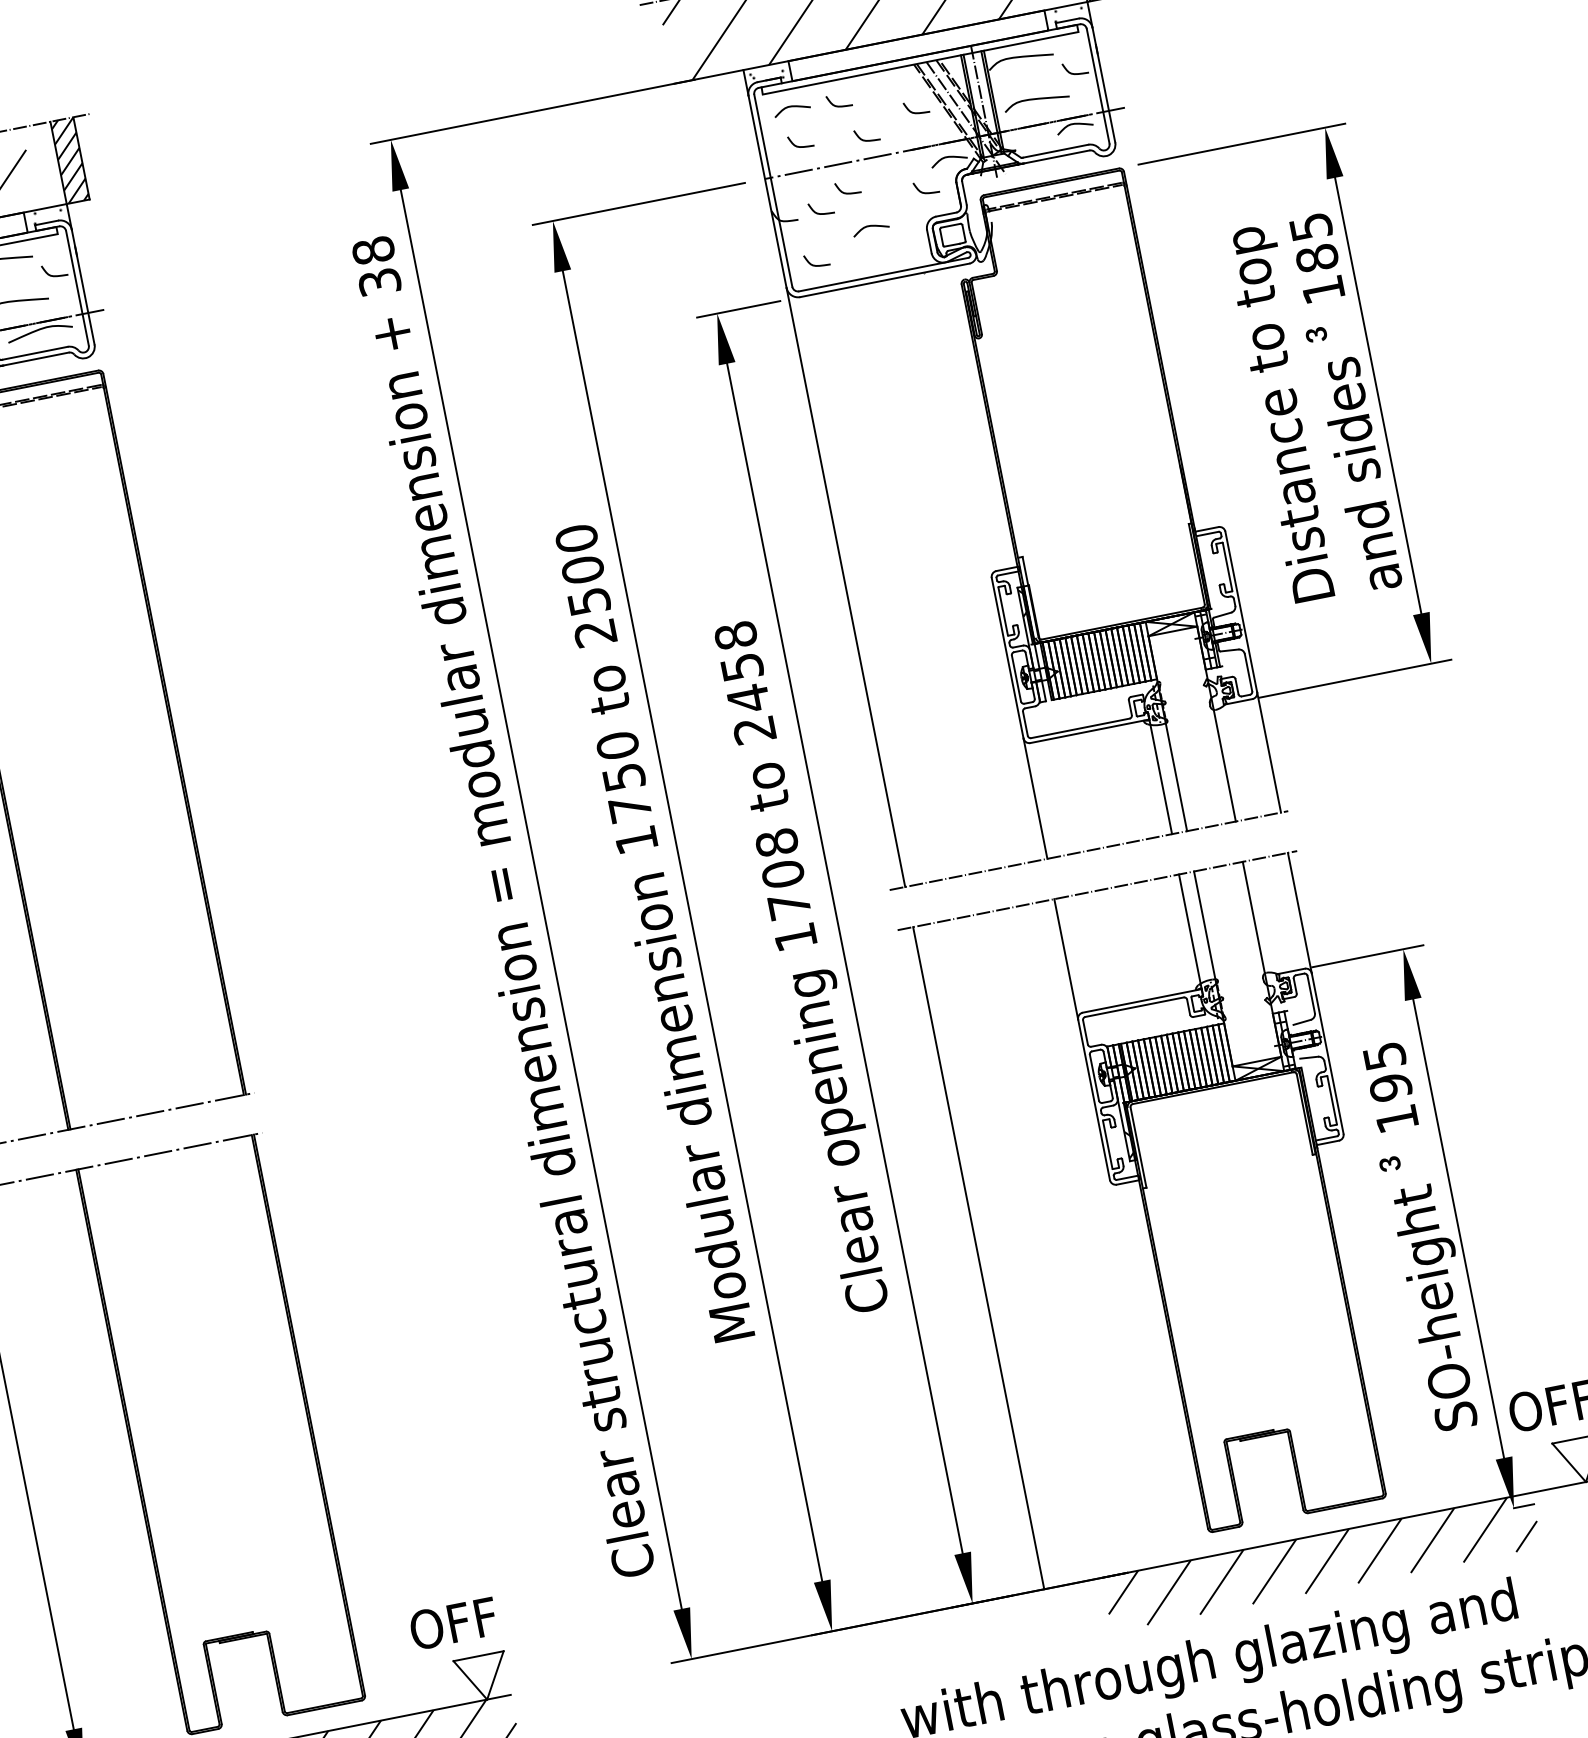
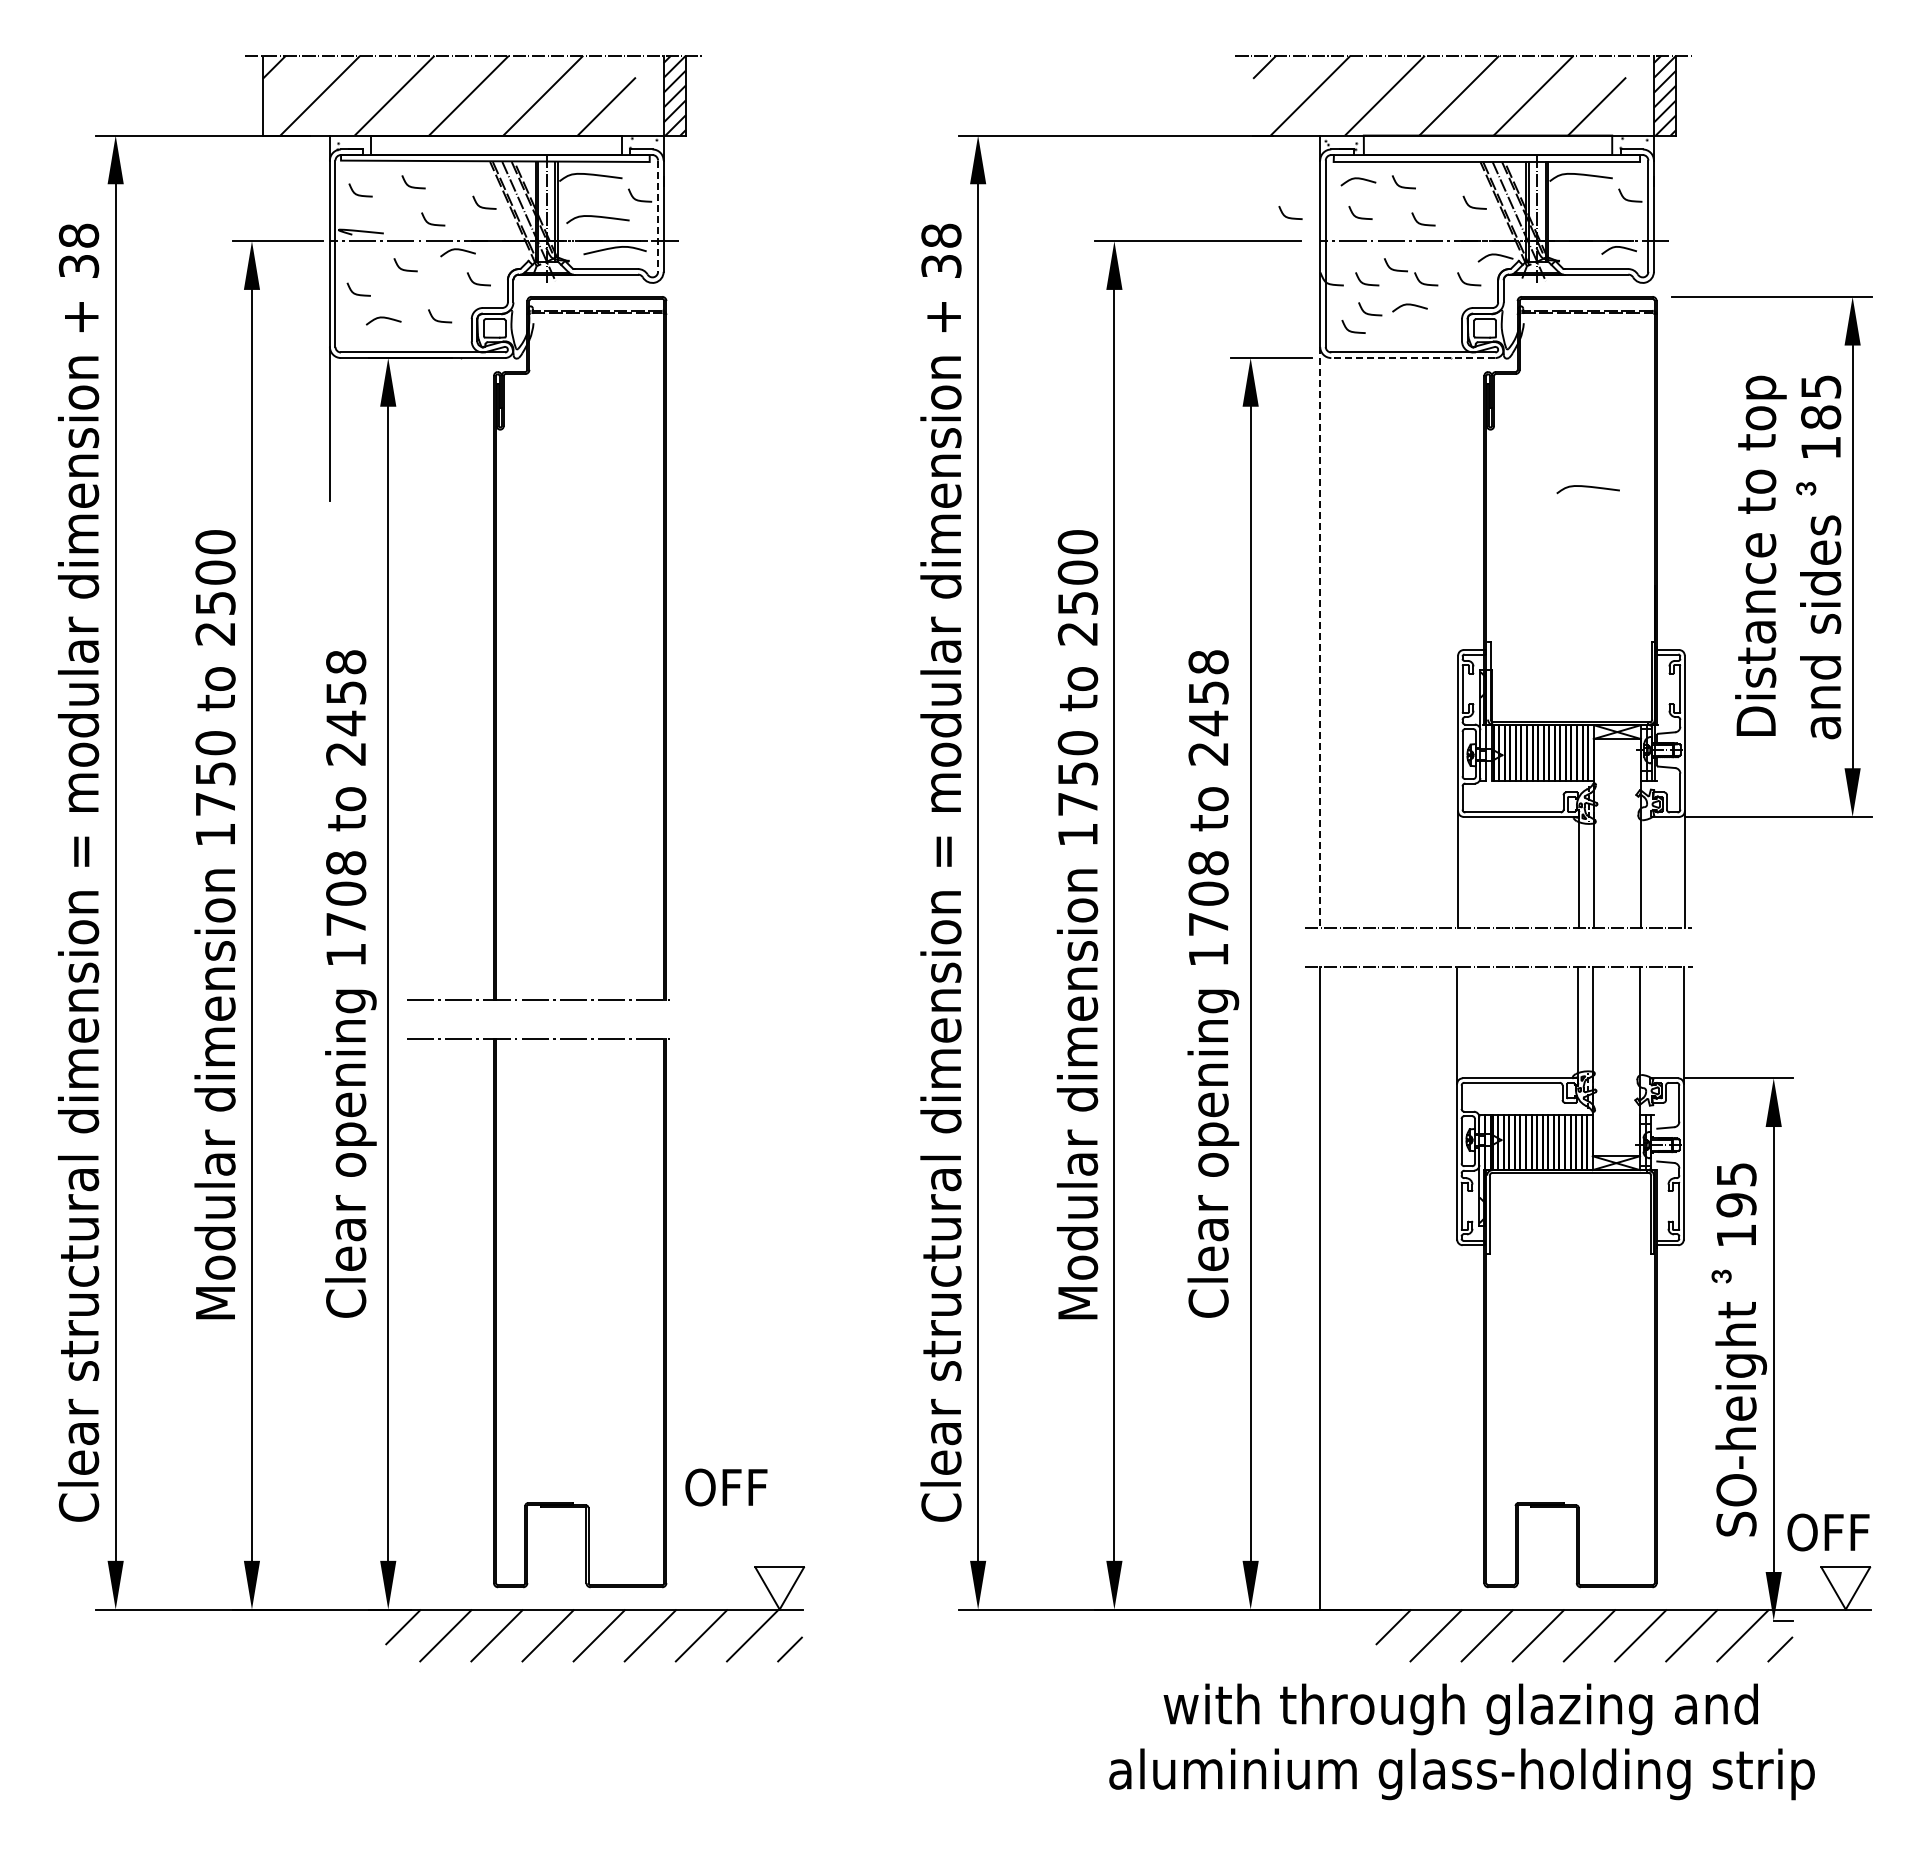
curve: (1035, 99) -> (1587, 487), moved
curve: (727, 159) -> (1288, 216), added
curve: (883, 200) -> (1426, 283), added
curve: (831, 243) -> (1370, 313), added
line: (884, 281) -> (1412, 358), solid -> dashed
line: (77, 288) -> (658, 216), solid -> dashed
line: (846, 587) -> (1320, 637), solid -> dashed
text: (453, 1623) -> (726, 1487), moved

